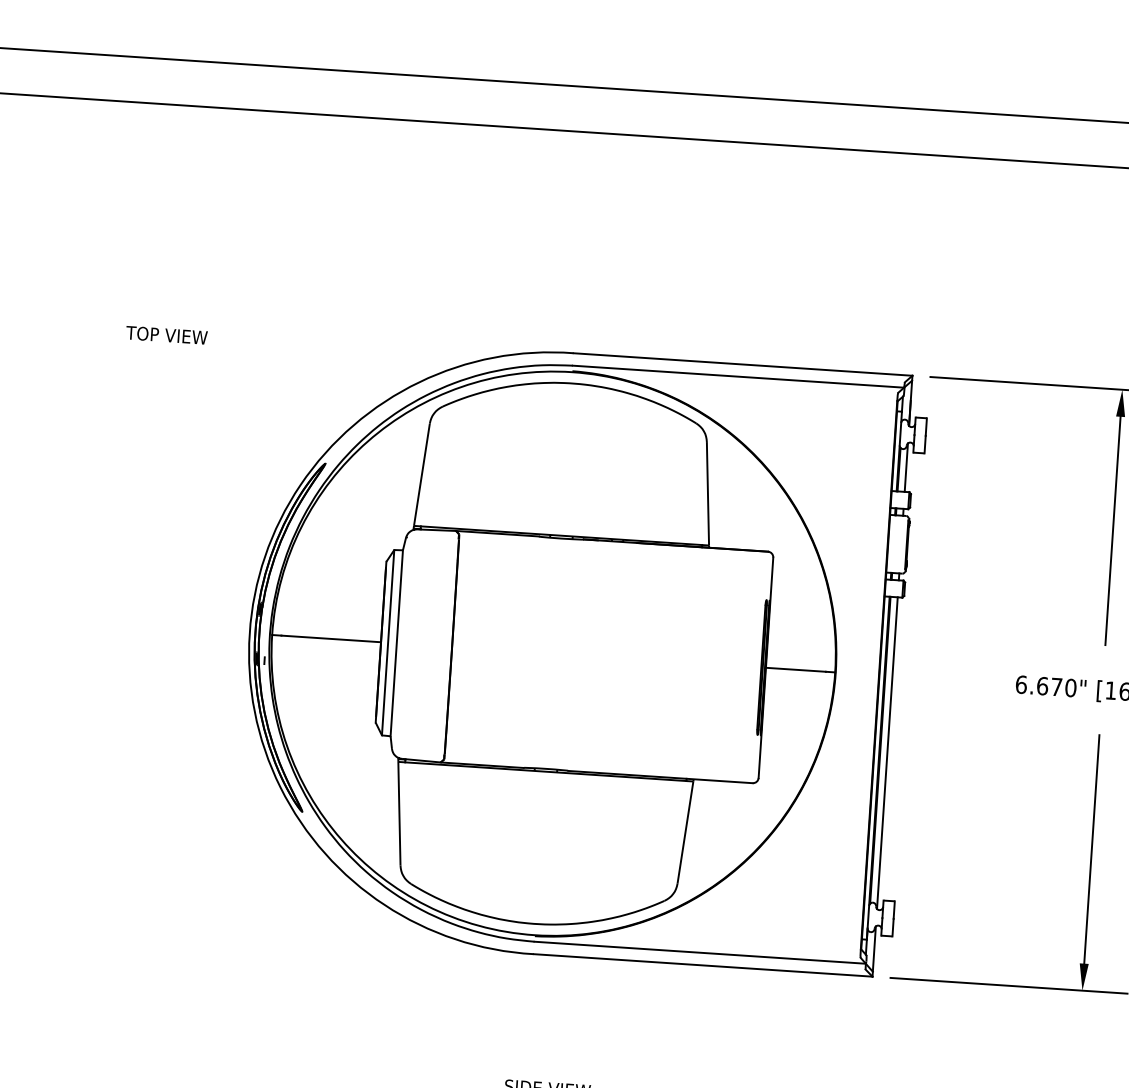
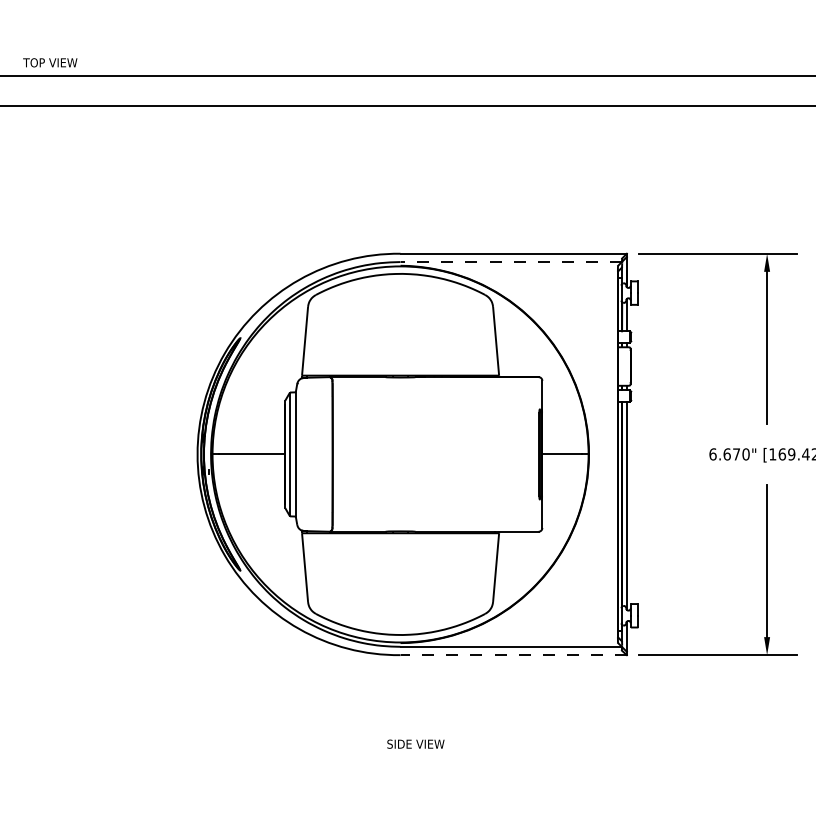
text: (167, 334) -> (50, 62), moved
line: (738, 377) -> (511, 262), solid -> dashed
line: (702, 965) -> (513, 655), solid -> dashed

